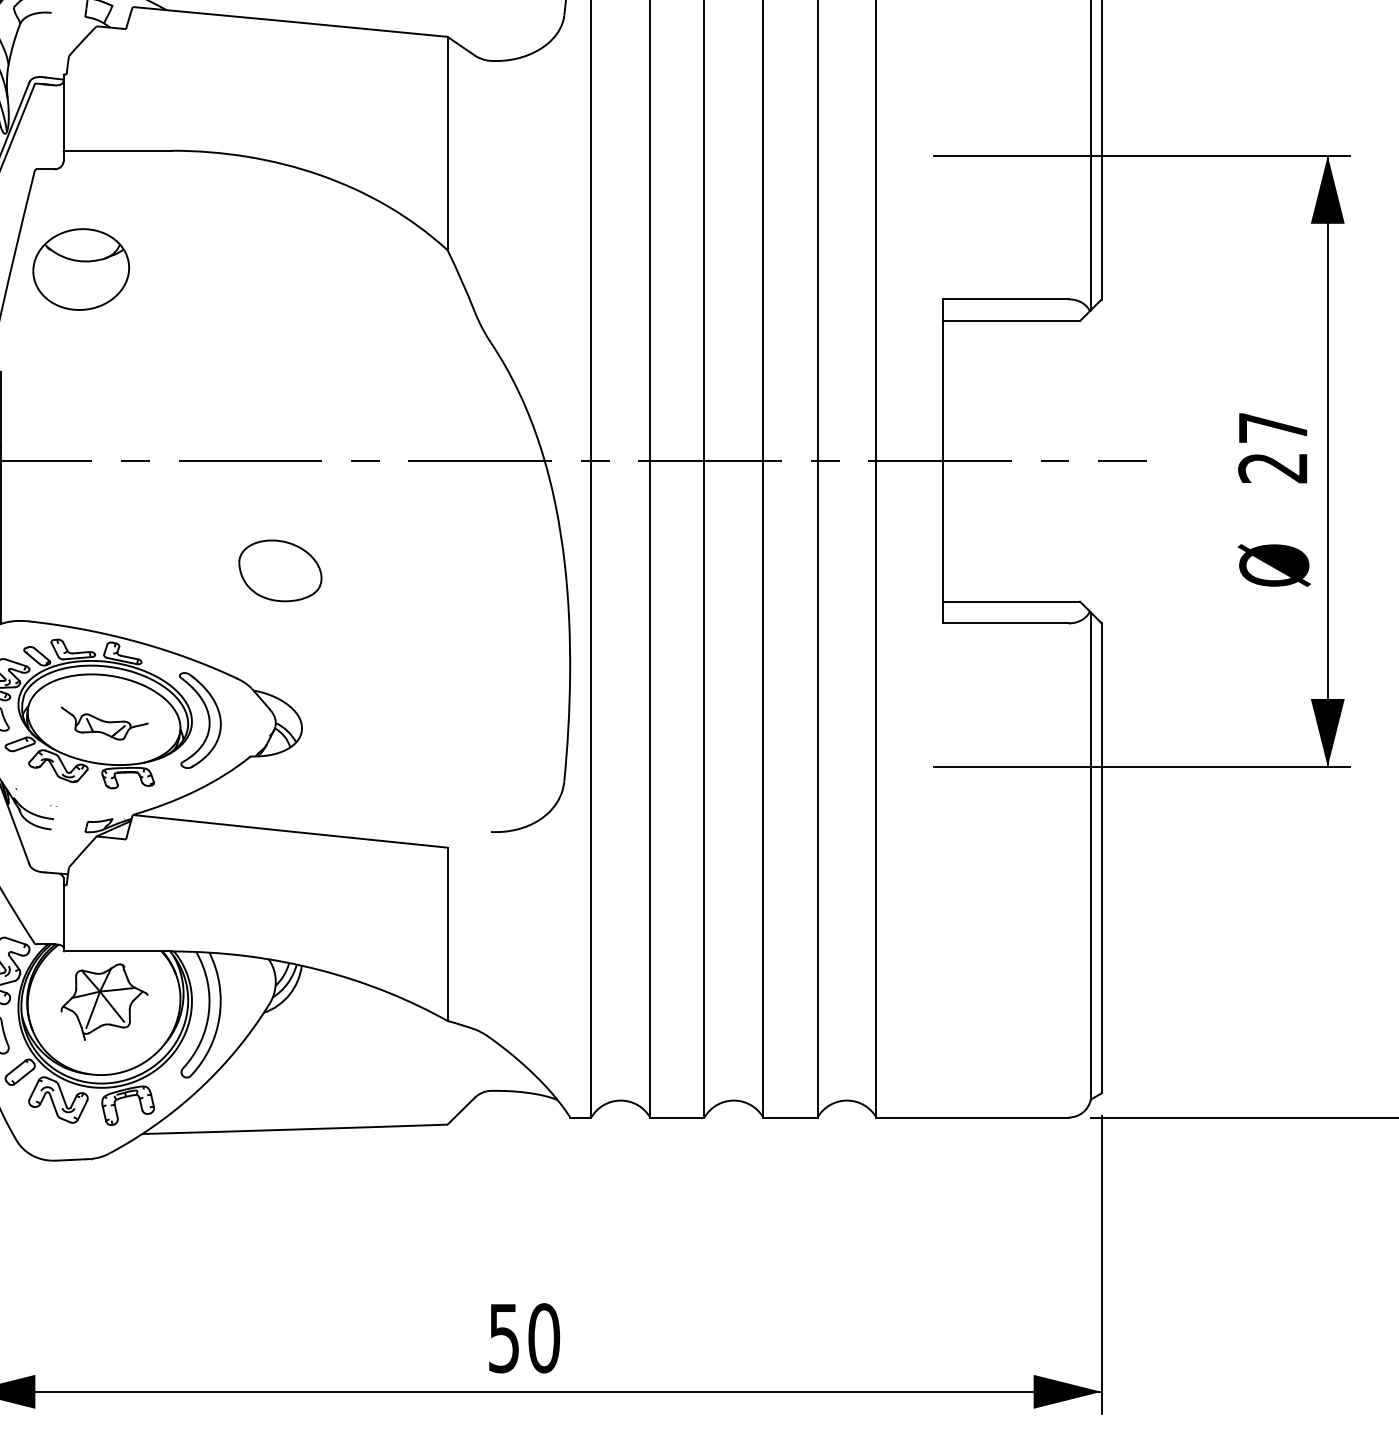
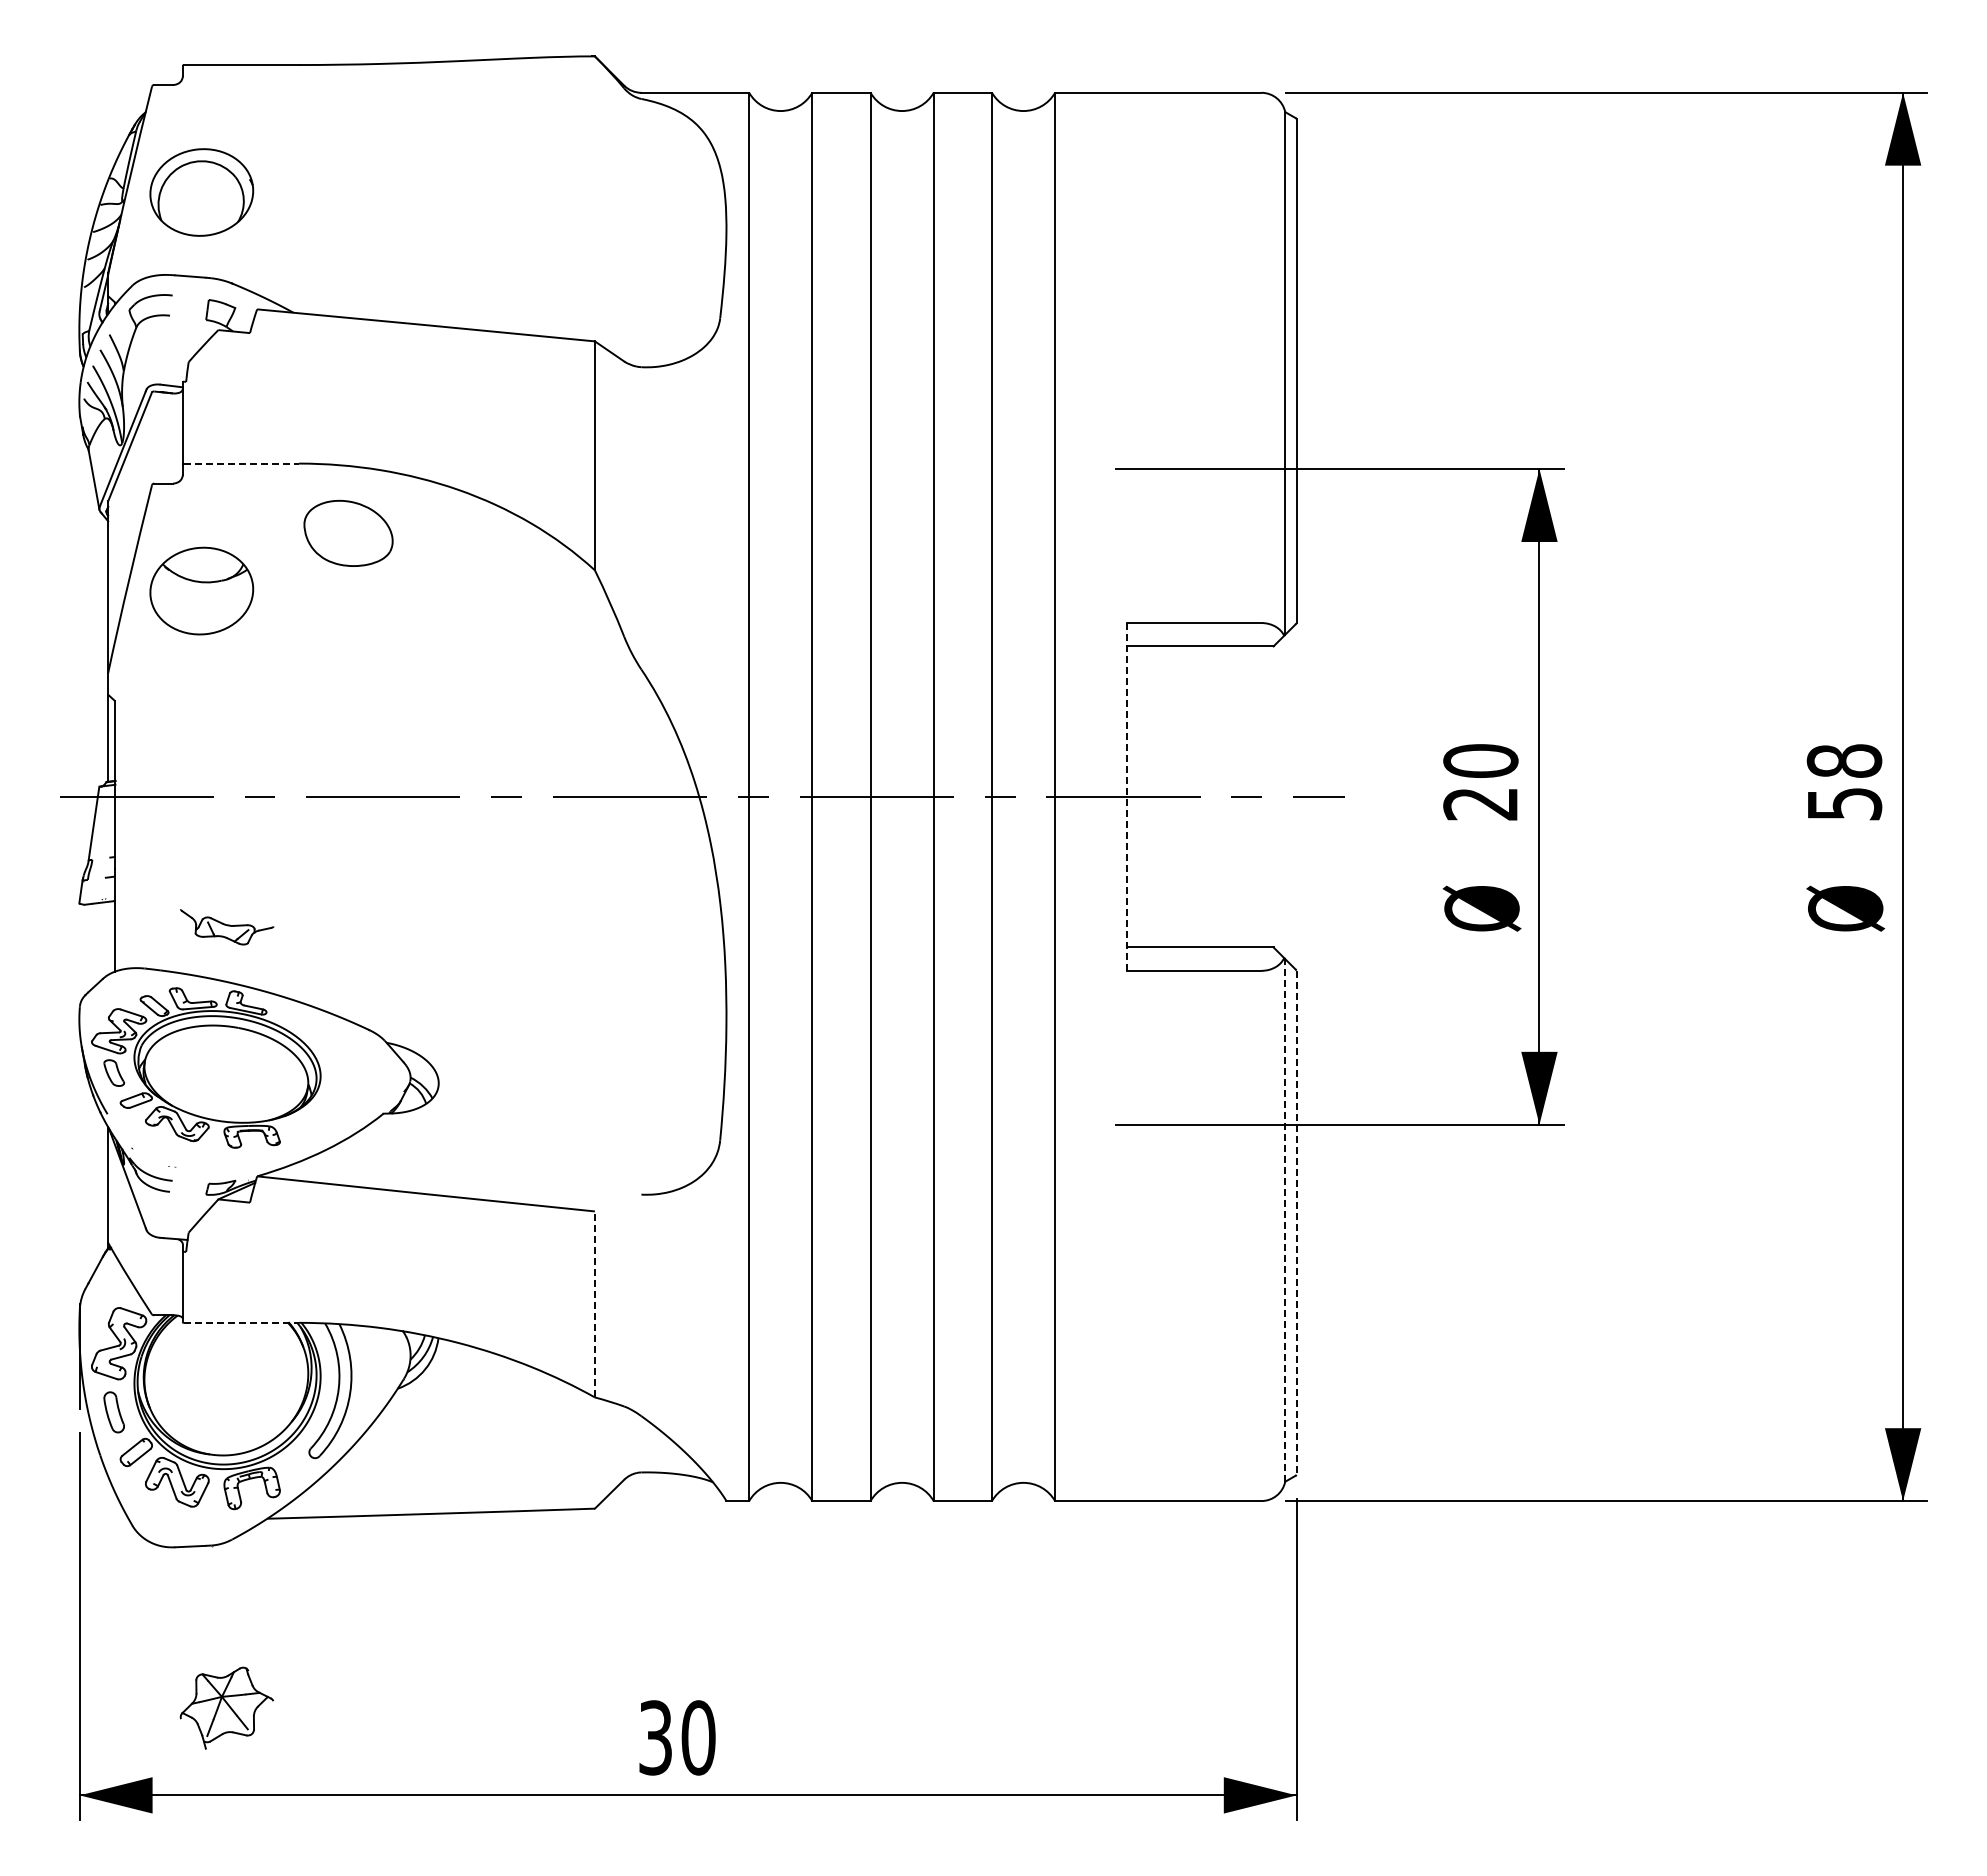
line: (119, 150) -> (242, 463), solid -> dashed
text: (1272, 427) -> (1480, 760), 27 -> 20
line: (942, 460) -> (1126, 796), solid -> dashed
part: (280, 570) -> (348, 532), moved
part: (208, 720) -> (338, 1074), removed
part: (105, 723) -> (227, 927), moved
line: (1091, 855) -> (1285, 1219), solid -> dashed
line: (1101, 858) -> (1296, 1223), solid -> dashed
line: (447, 934) -> (594, 1304), solid -> dashed
line: (119, 951) -> (242, 1322), solid -> dashed
part: (104, 1001) -> (226, 1707), moved
text: (504, 1337) -> (655, 1737), 50 -> 30

